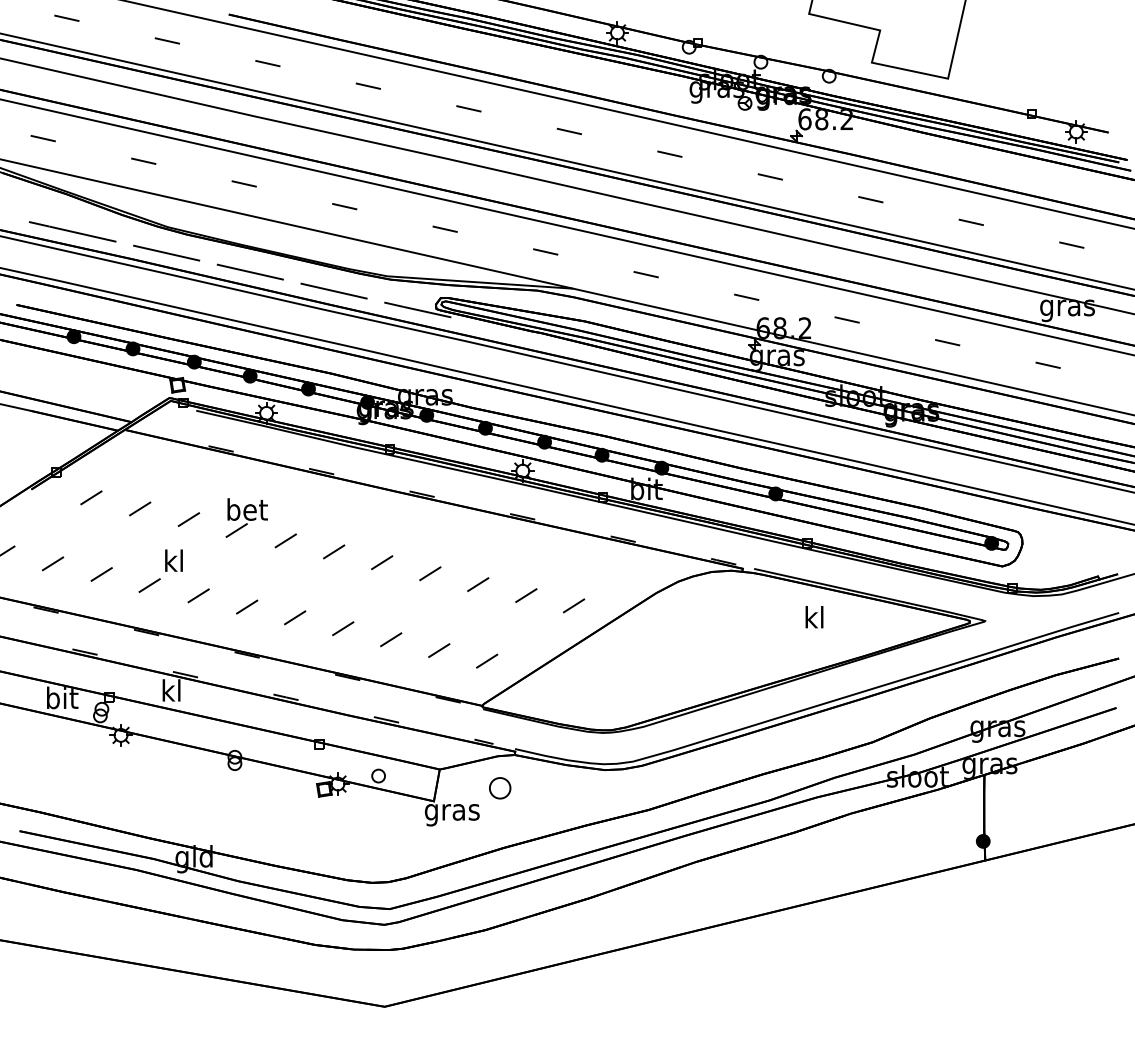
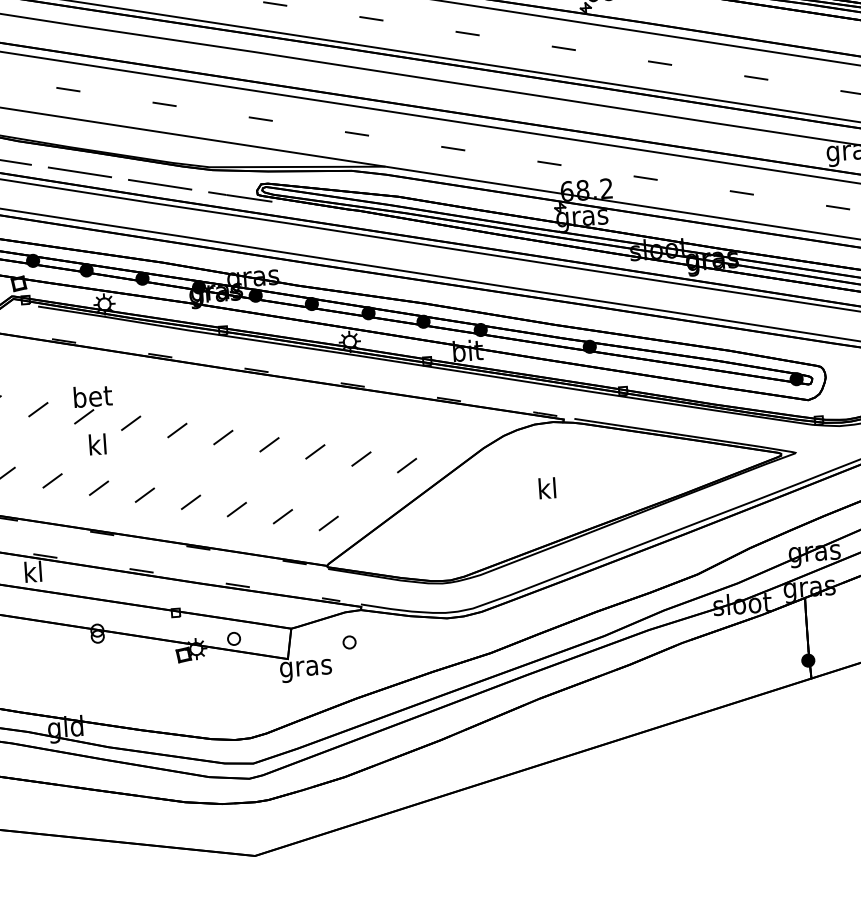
text: (173, 560) -> (97, 444), moved
text: (814, 617) -> (547, 488), moved
part: (500, 788) -> (349, 642), size x0.62

